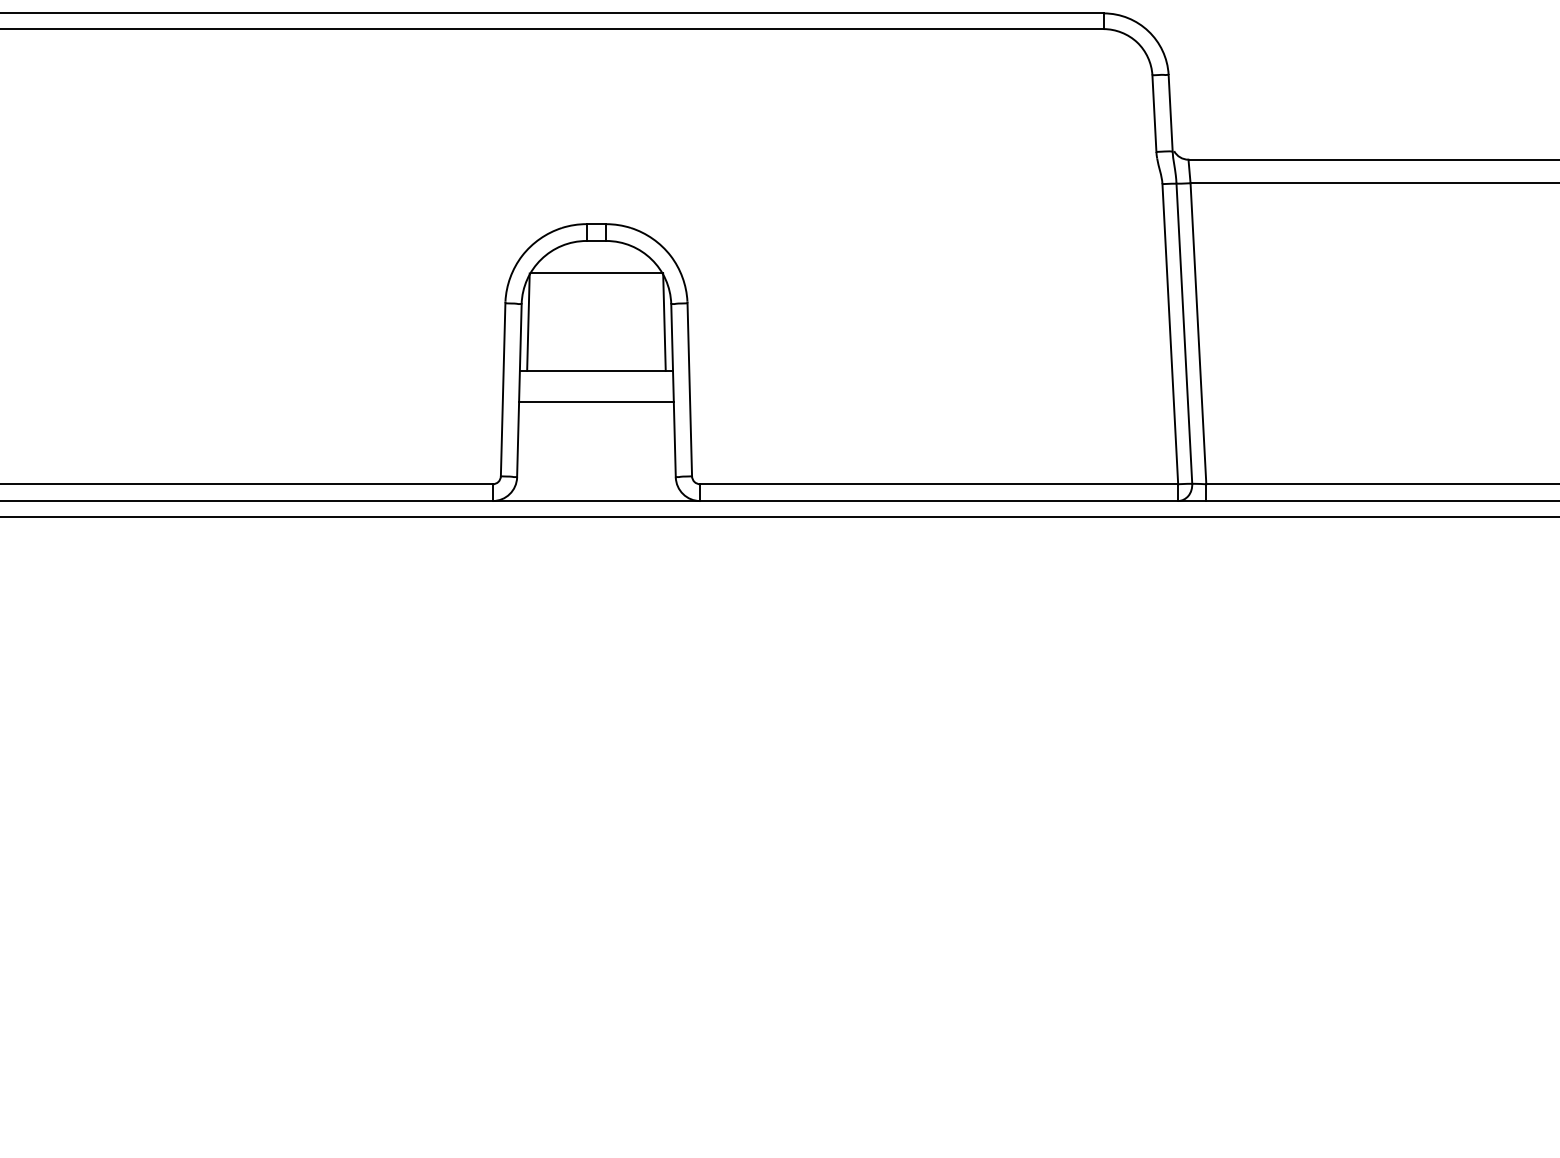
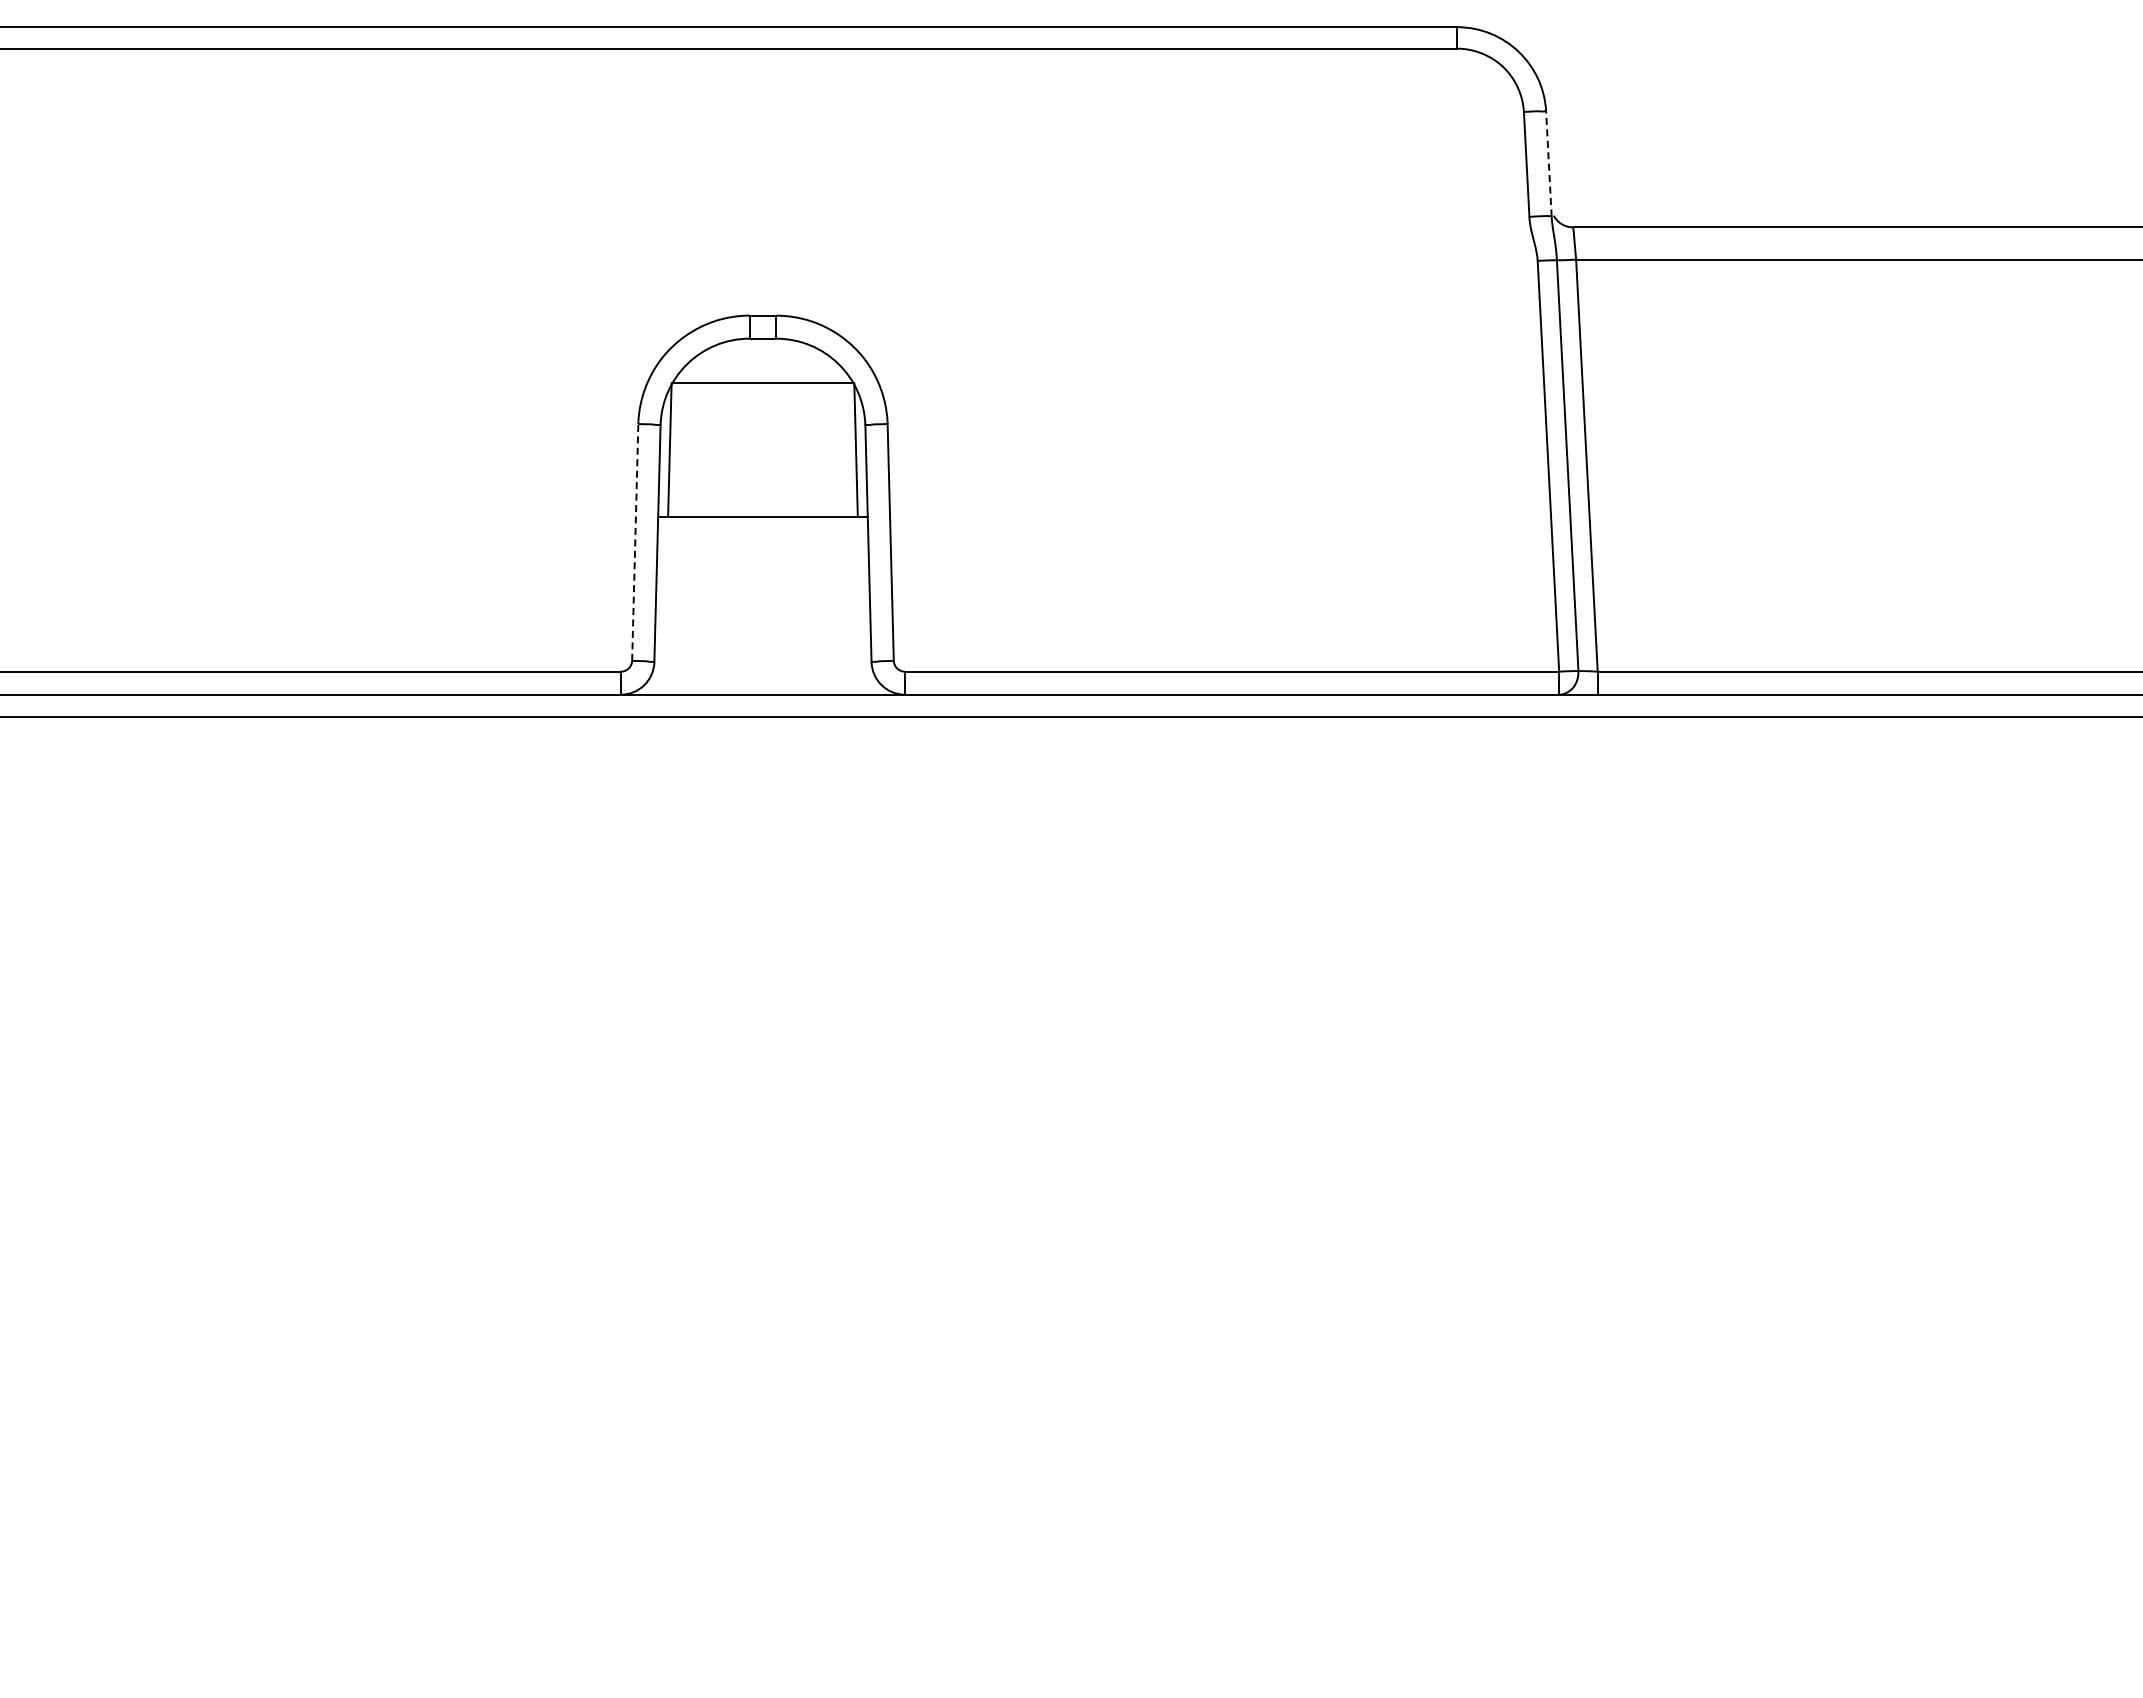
line: (1170, 112) -> (1548, 163), solid -> dashed
line: (503, 389) -> (635, 541), solid -> dashed
line: (596, 402) -> (762, 559), removed

